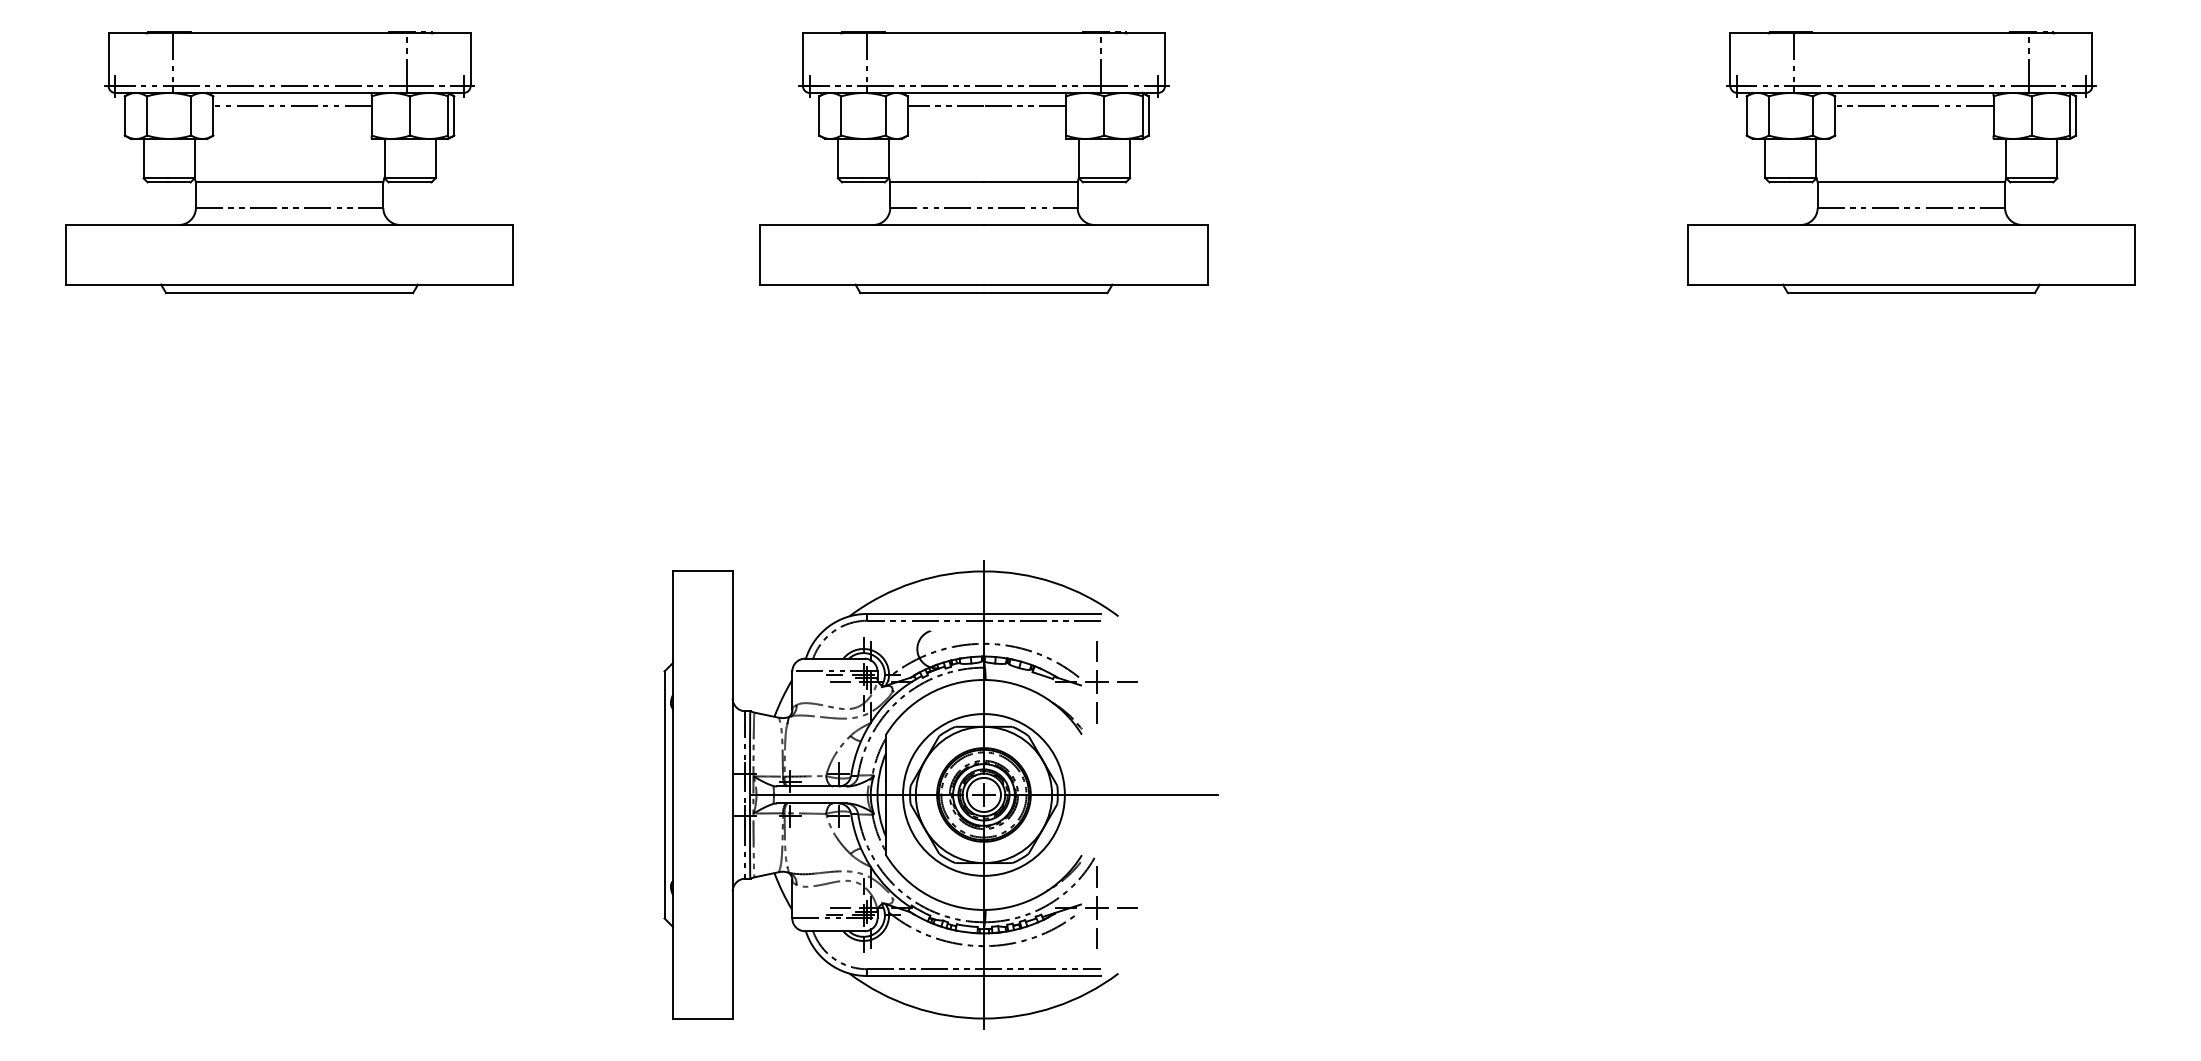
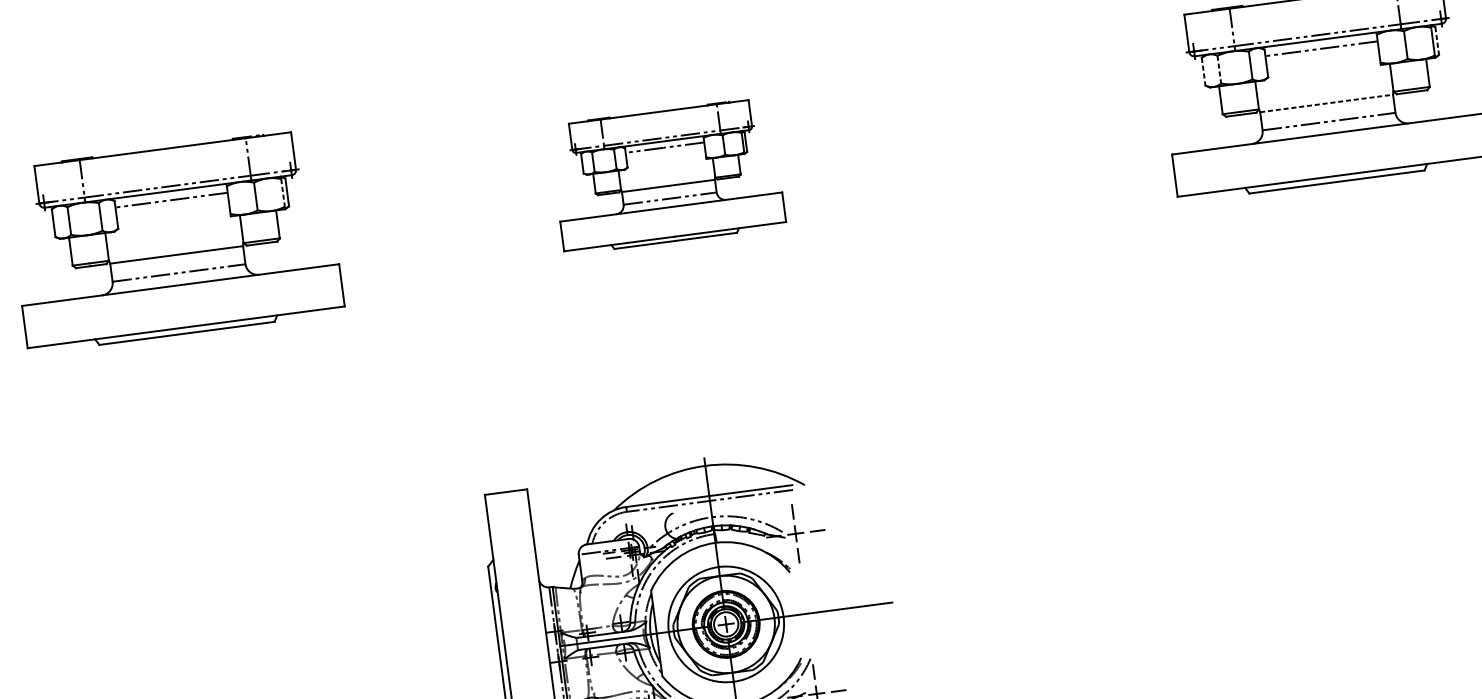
line: (448, 115) -> (283, 192), solid -> dashed
line: (1746, 115) -> (1203, 71), solid -> dashed
line: (1768, 115) -> (1219, 69), solid -> dashed
line: (2076, 115) -> (1437, 40), solid -> dashed
part: (983, 162) -> (666, 175), size x0.7
line: (1911, 182) -> (1326, 103), solid -> dashed

